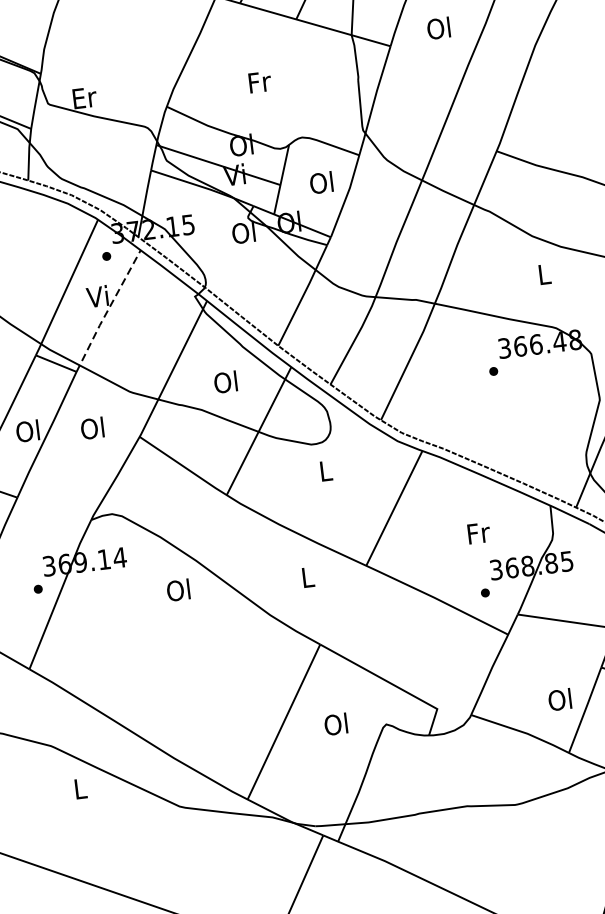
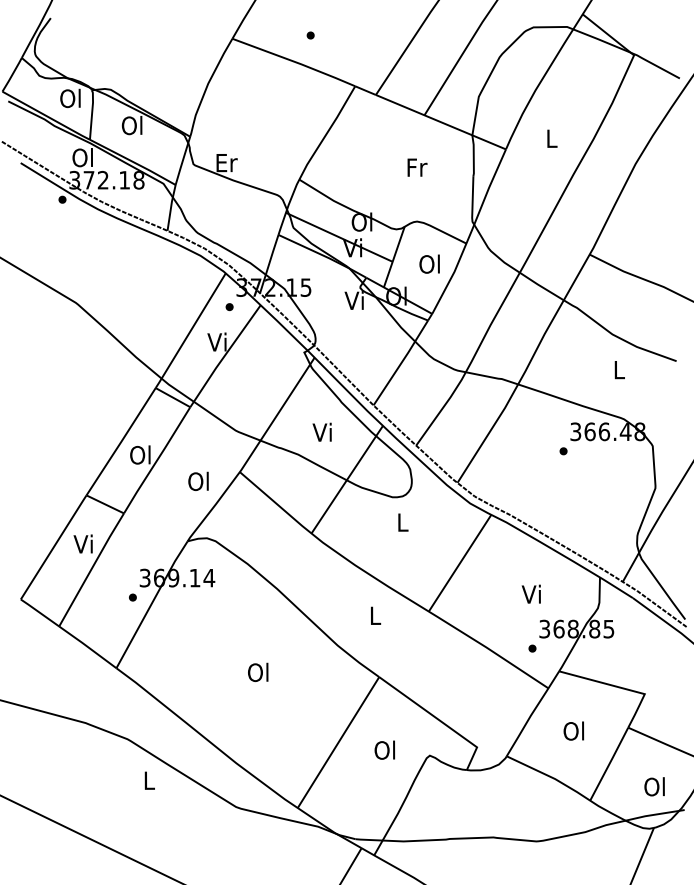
text: (438, 28) -> (550, 138), Ol -> L
text: (260, 82) -> (417, 167), moved
text: (243, 232) -> (354, 300), Ol -> Vi
line: (108, 310) -> (225, 355), dashed -> solid
text: (225, 381) -> (322, 431), Ol -> Vi
text: (92, 427) -> (198, 480), moved
text: (478, 532) -> (532, 593), Fr -> Vi
text: (178, 589) -> (258, 671), moved
text: (559, 699) -> (573, 730), moved

